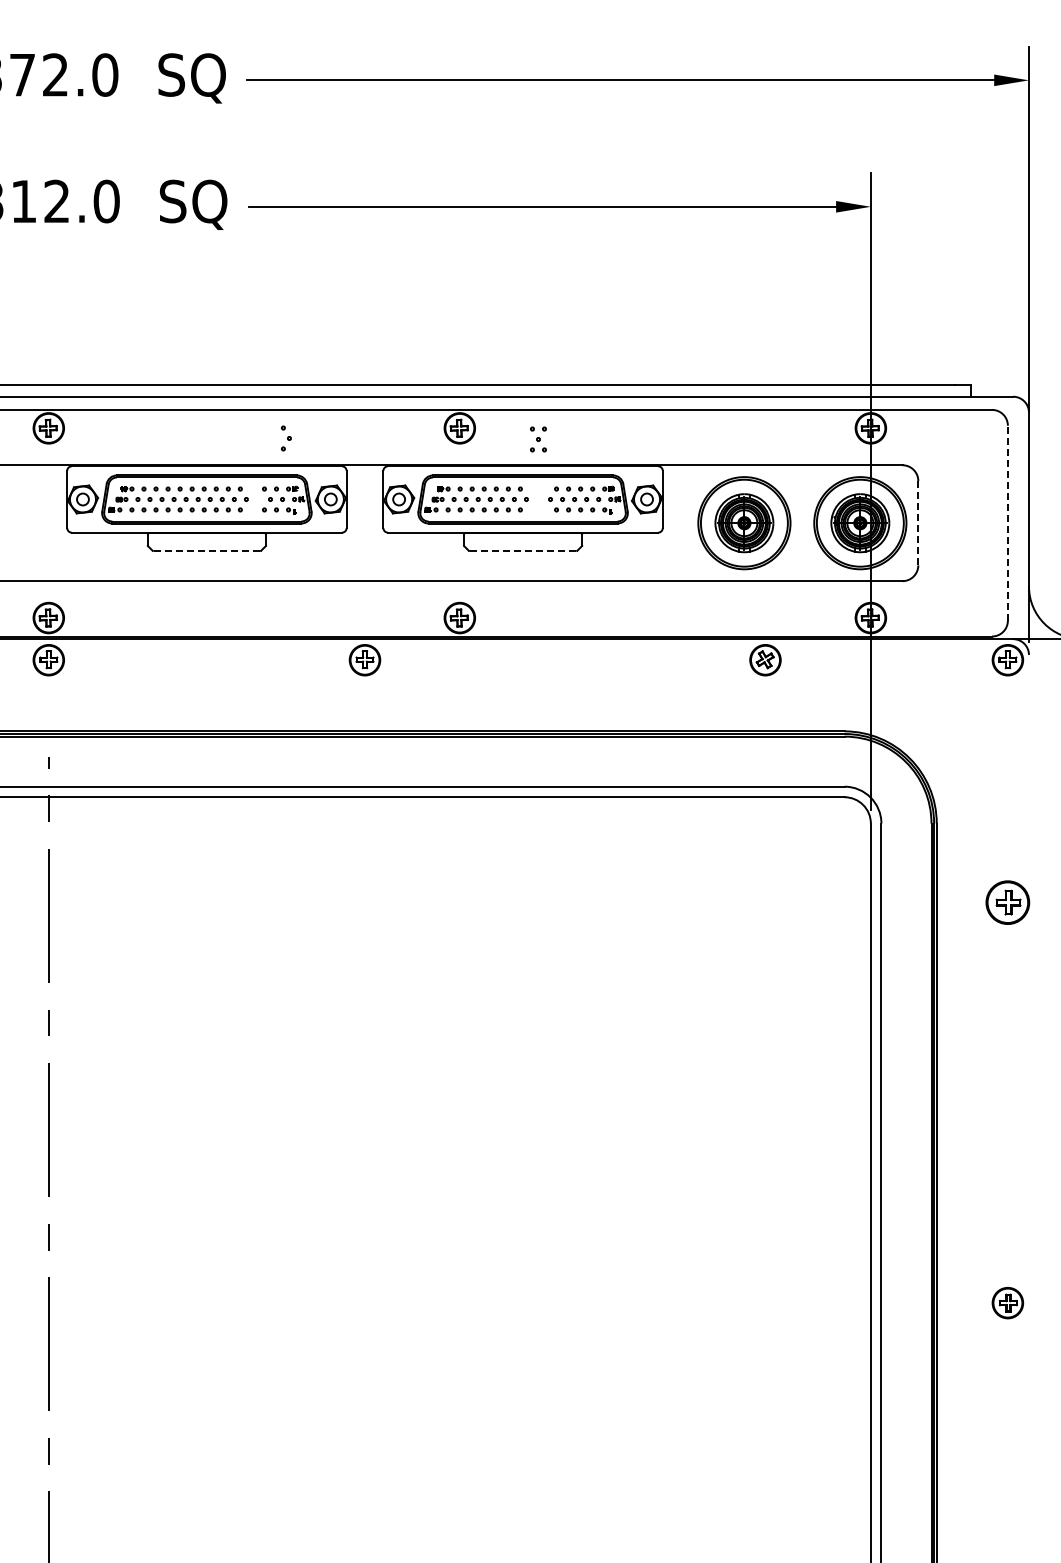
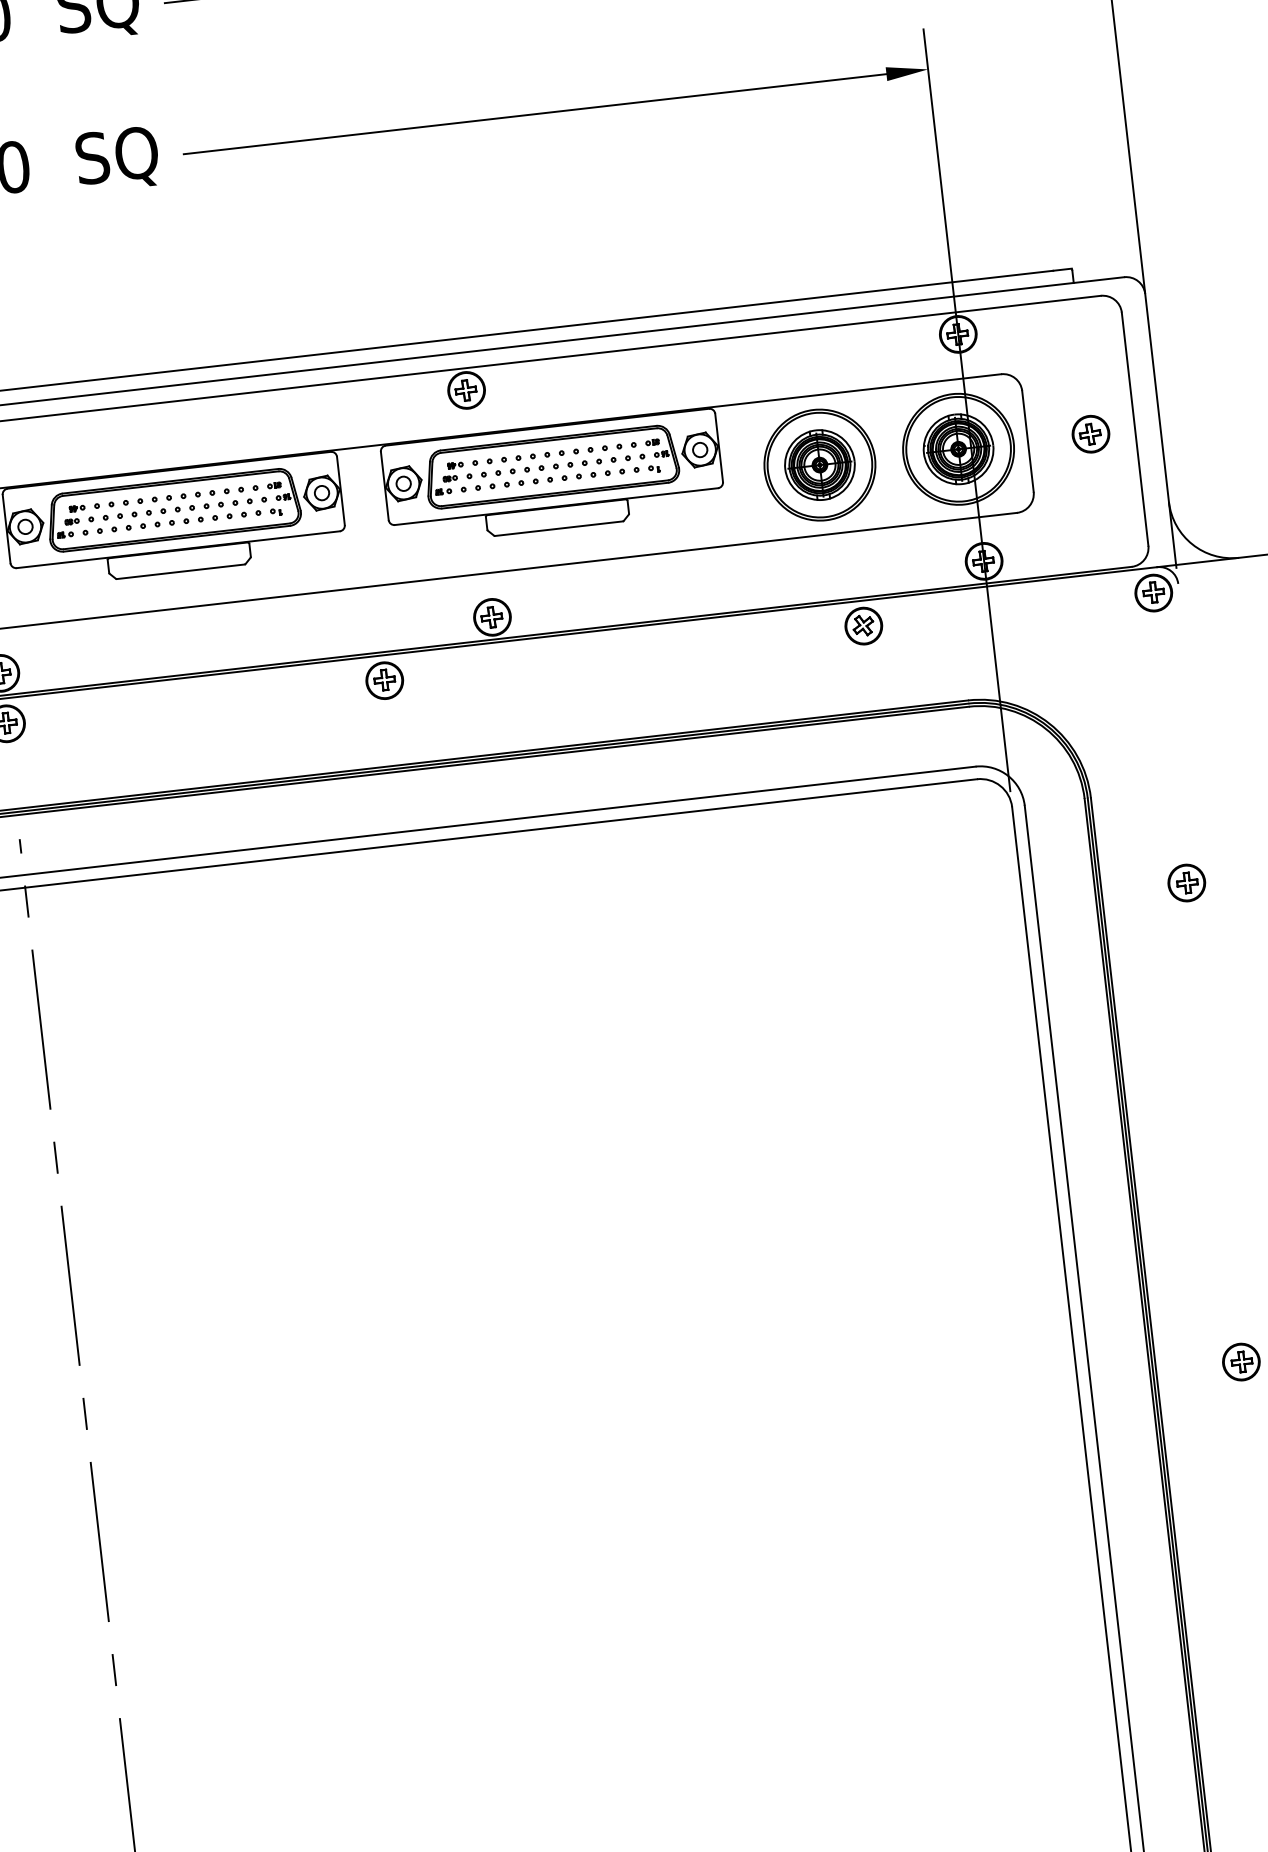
part: (286, 438) -> (231, 503), moved
part: (538, 439) -> (570, 464), moved
line: (918, 522) -> (1028, 440), dashed -> solid
line: (1007, 522) -> (1134, 428), dashed -> solid
part: (970, 523) -> (1090, 434), added
line: (207, 551) -> (181, 572), dashed -> solid
line: (523, 551) -> (559, 529), dashed -> solid
part: (1007, 902) -> (1186, 882), size x0.71

